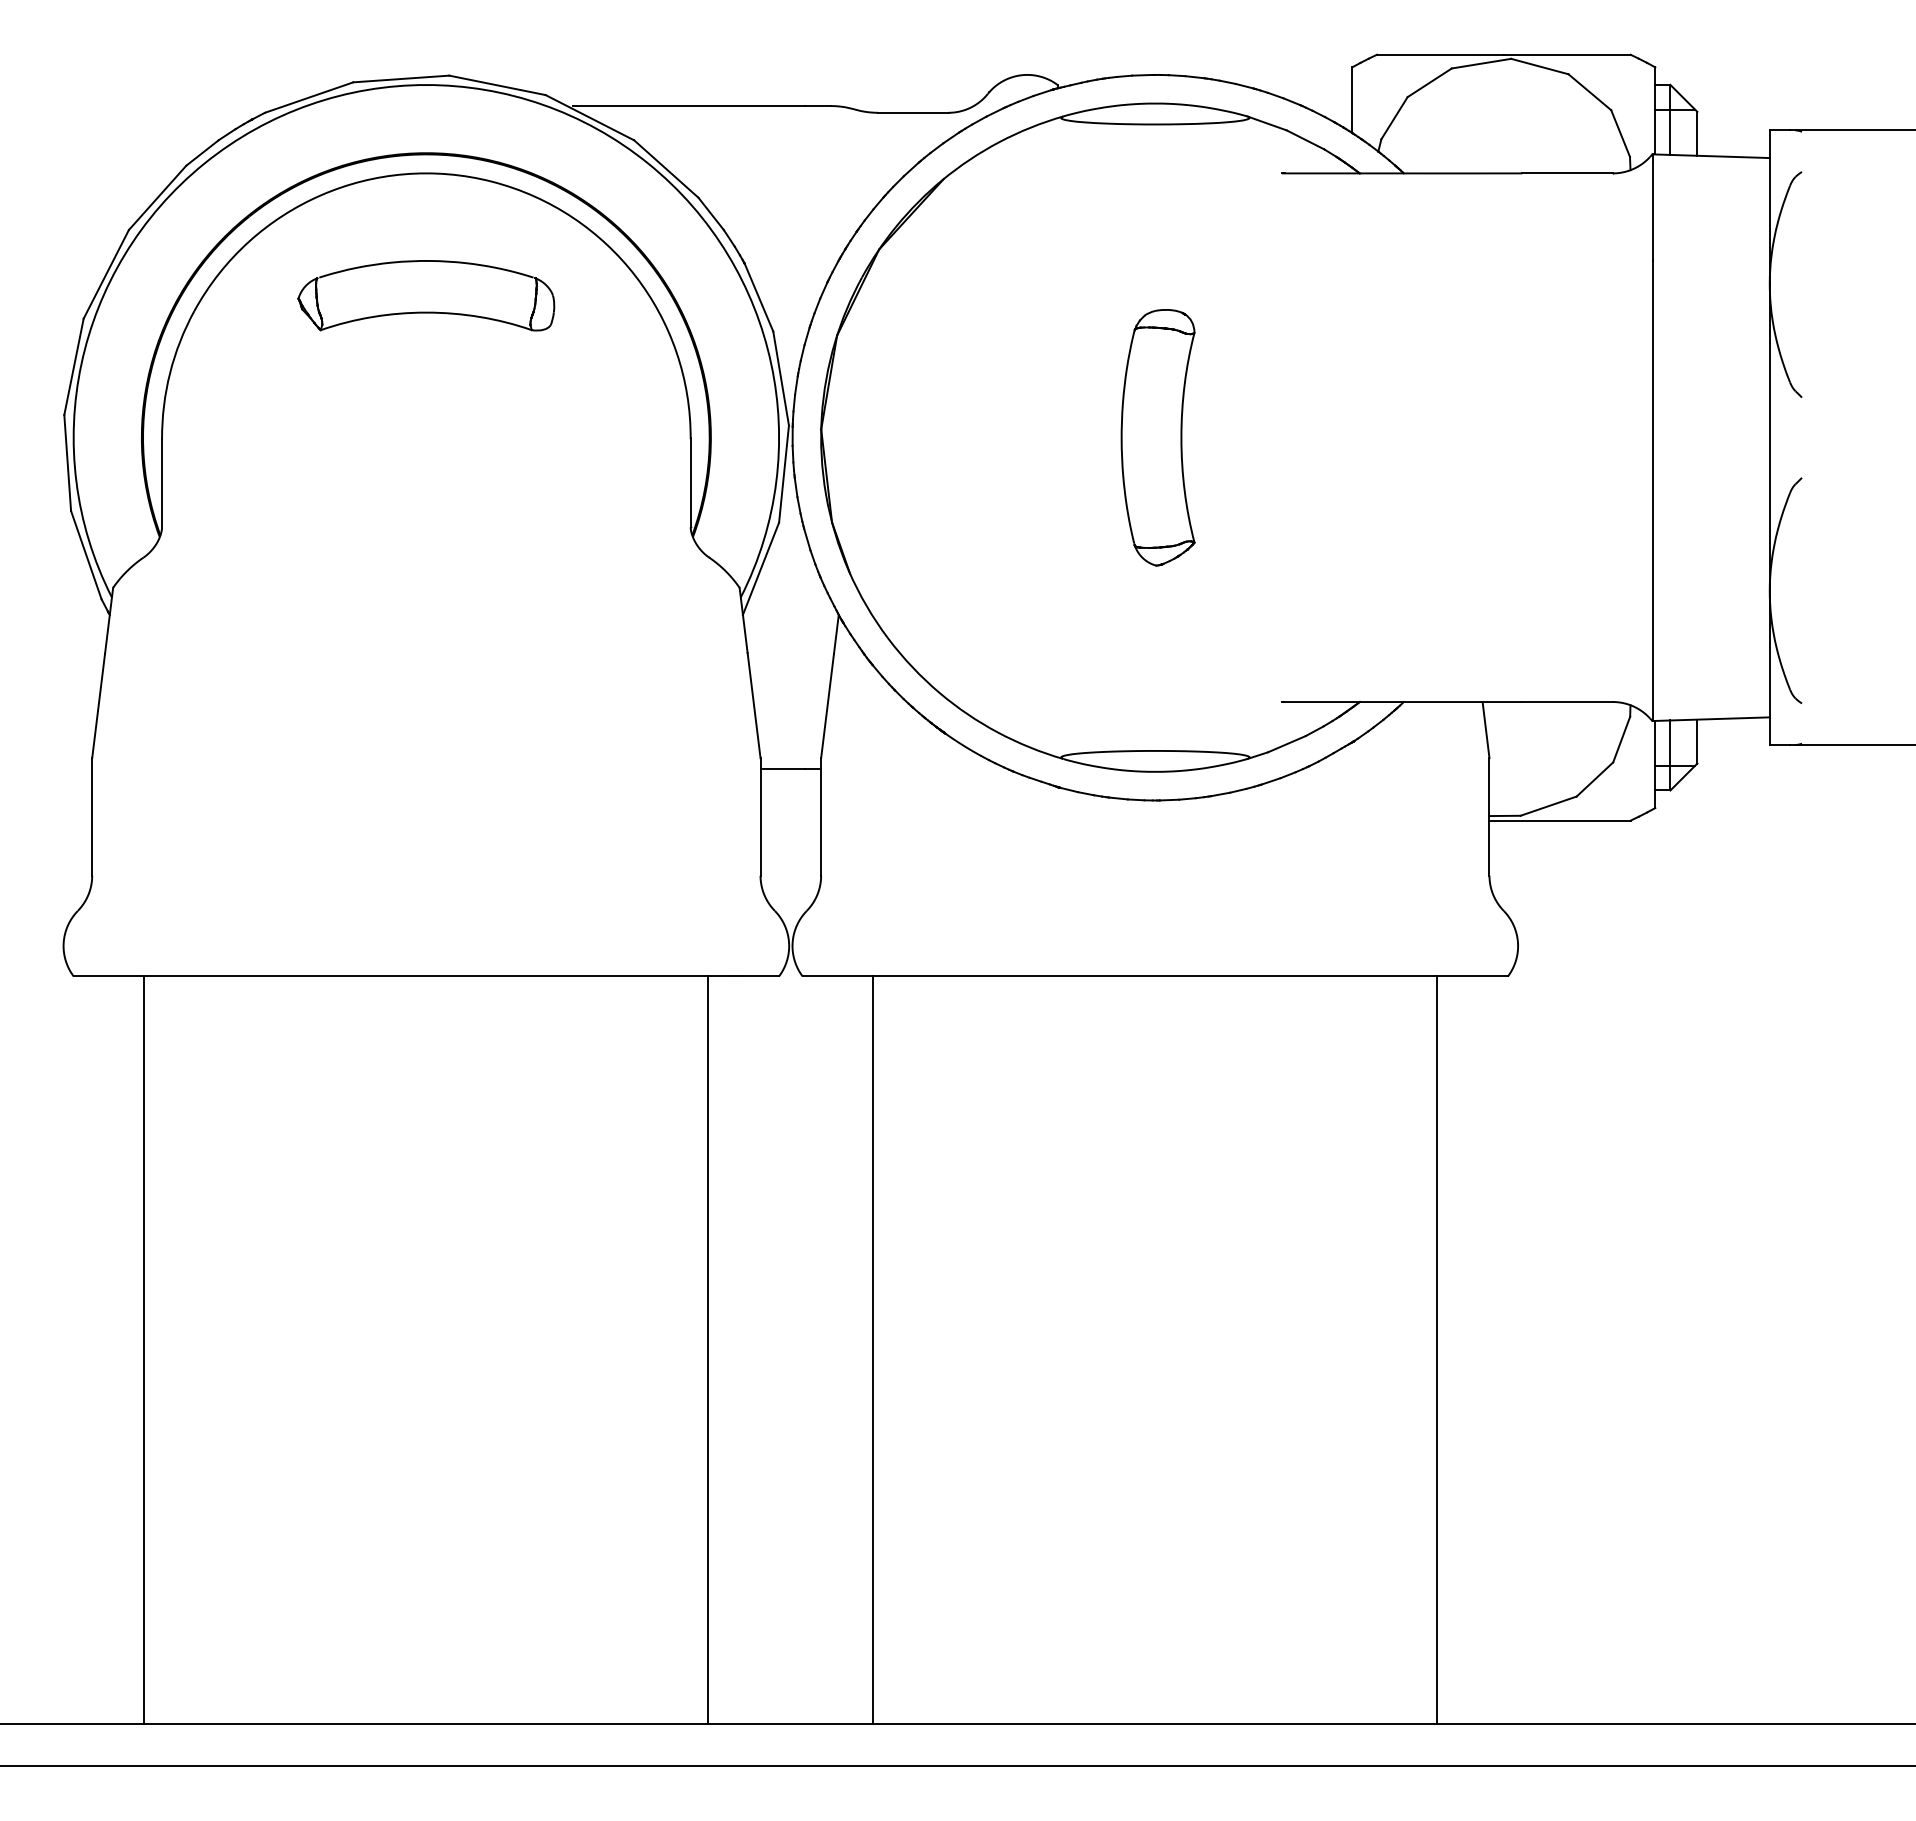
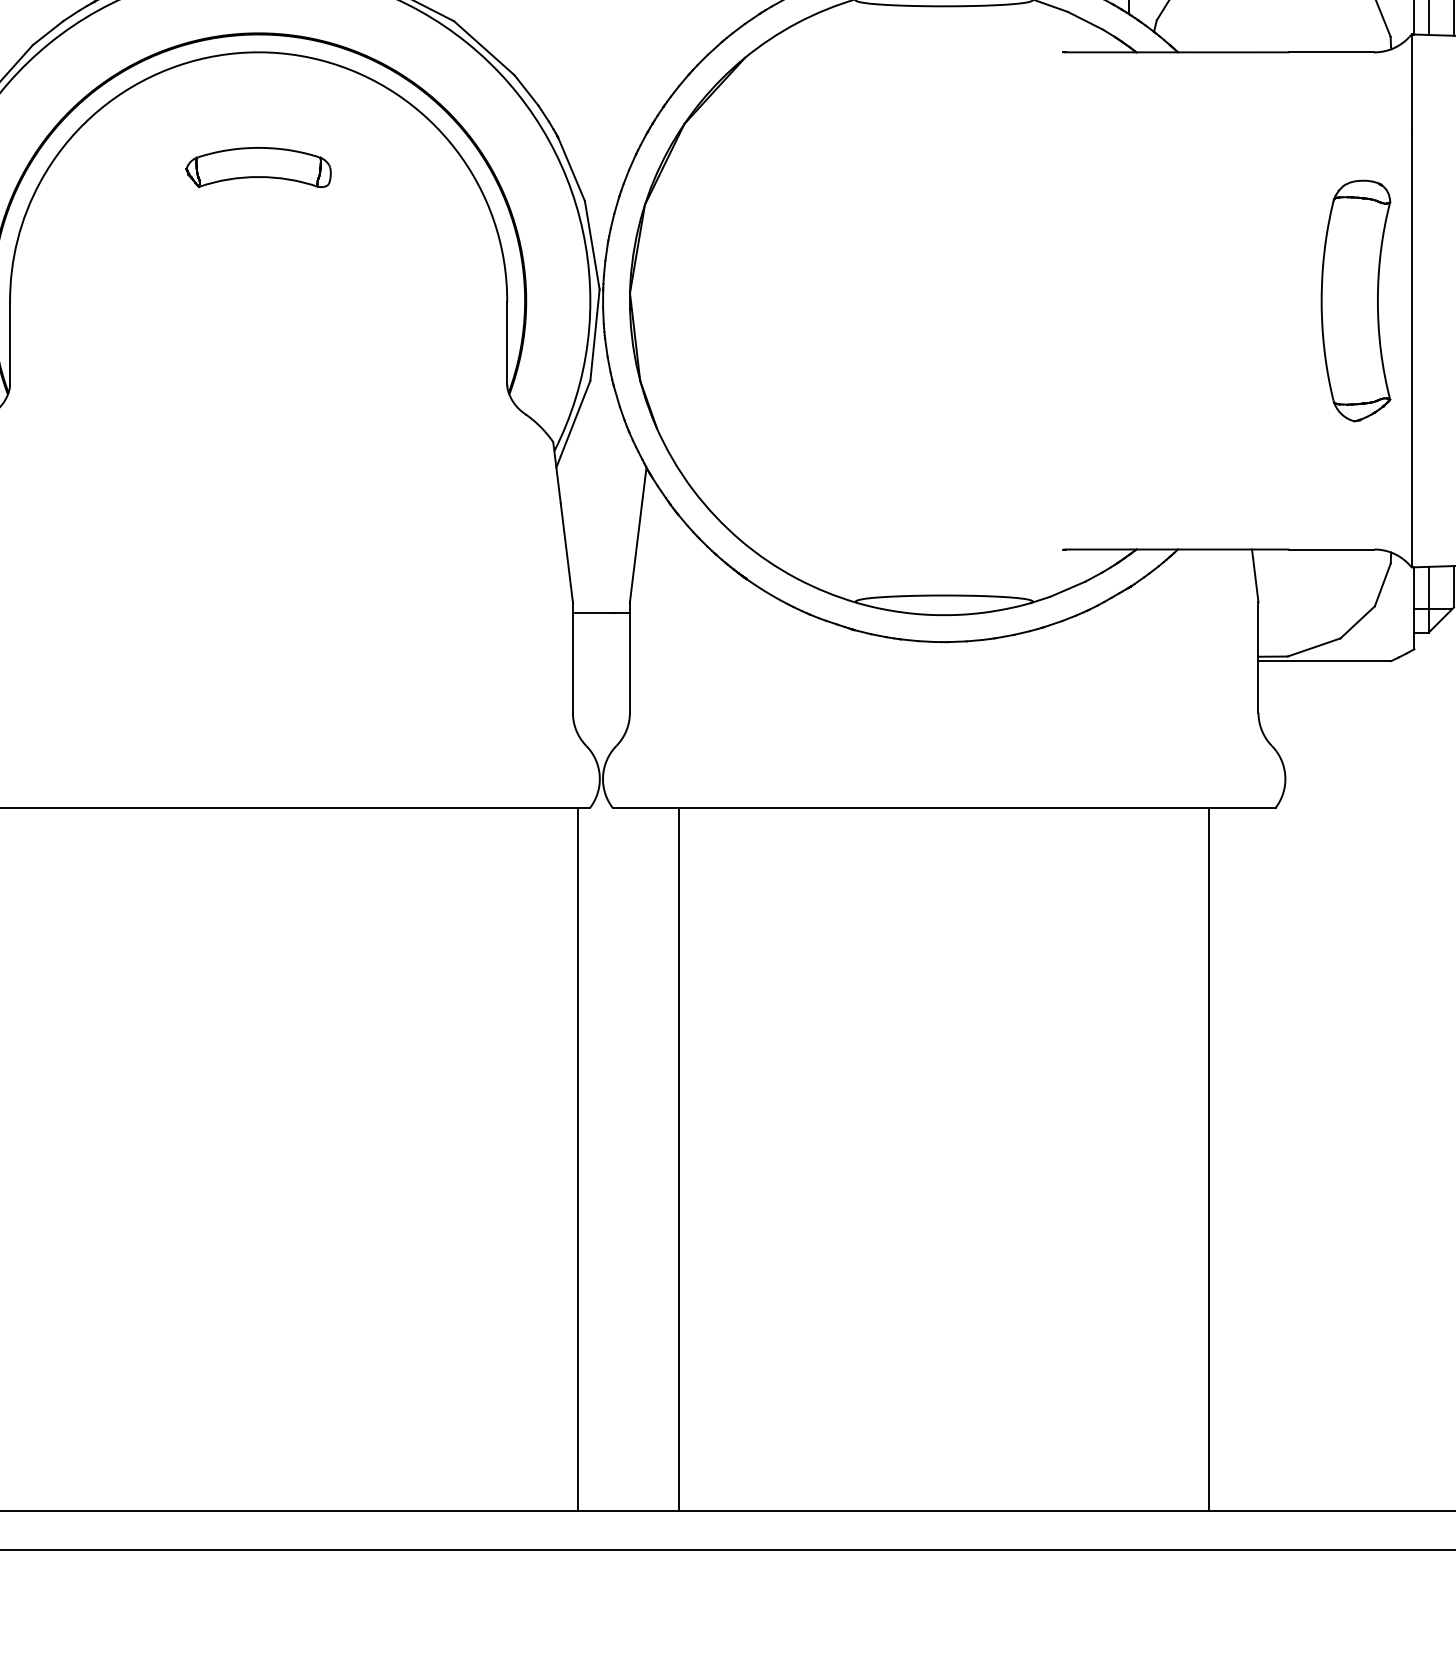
part: (426, 295) -> (258, 167), size x0.6
part: (1157, 437) -> (1355, 300), moved
line: (708, 1350) -> (578, 1159), moved

